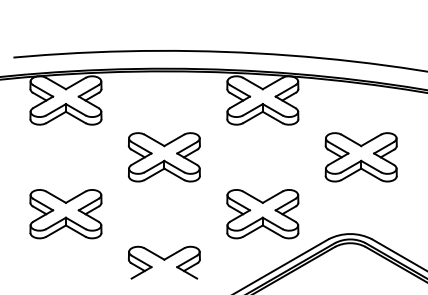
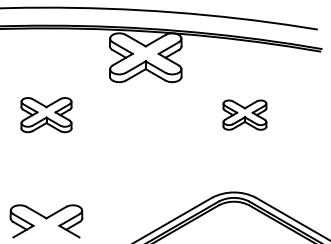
part: (164, 157) -> (46, 115), size x0.7
part: (360, 157) -> (244, 115), size x0.6
part: (262, 214) -> (145, 172), removed

